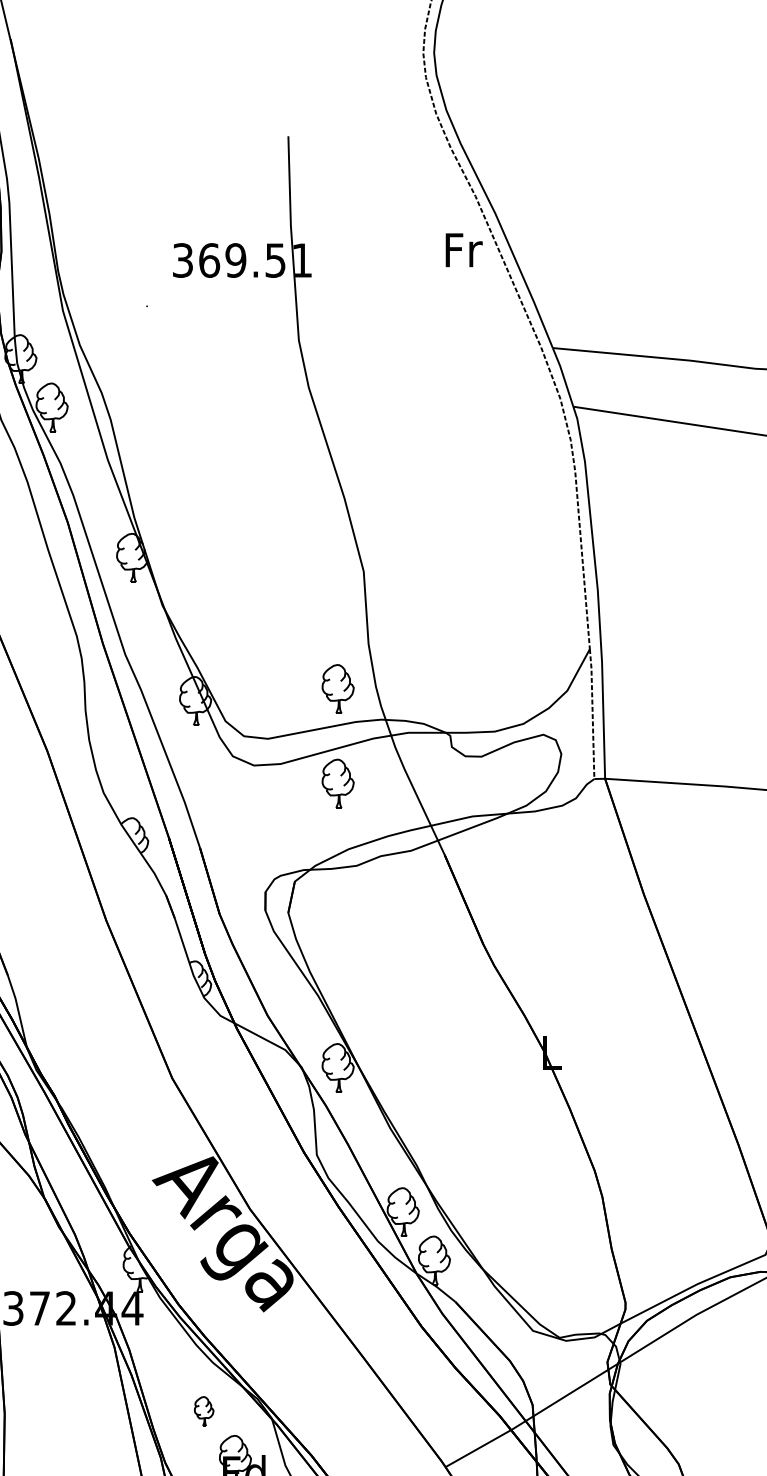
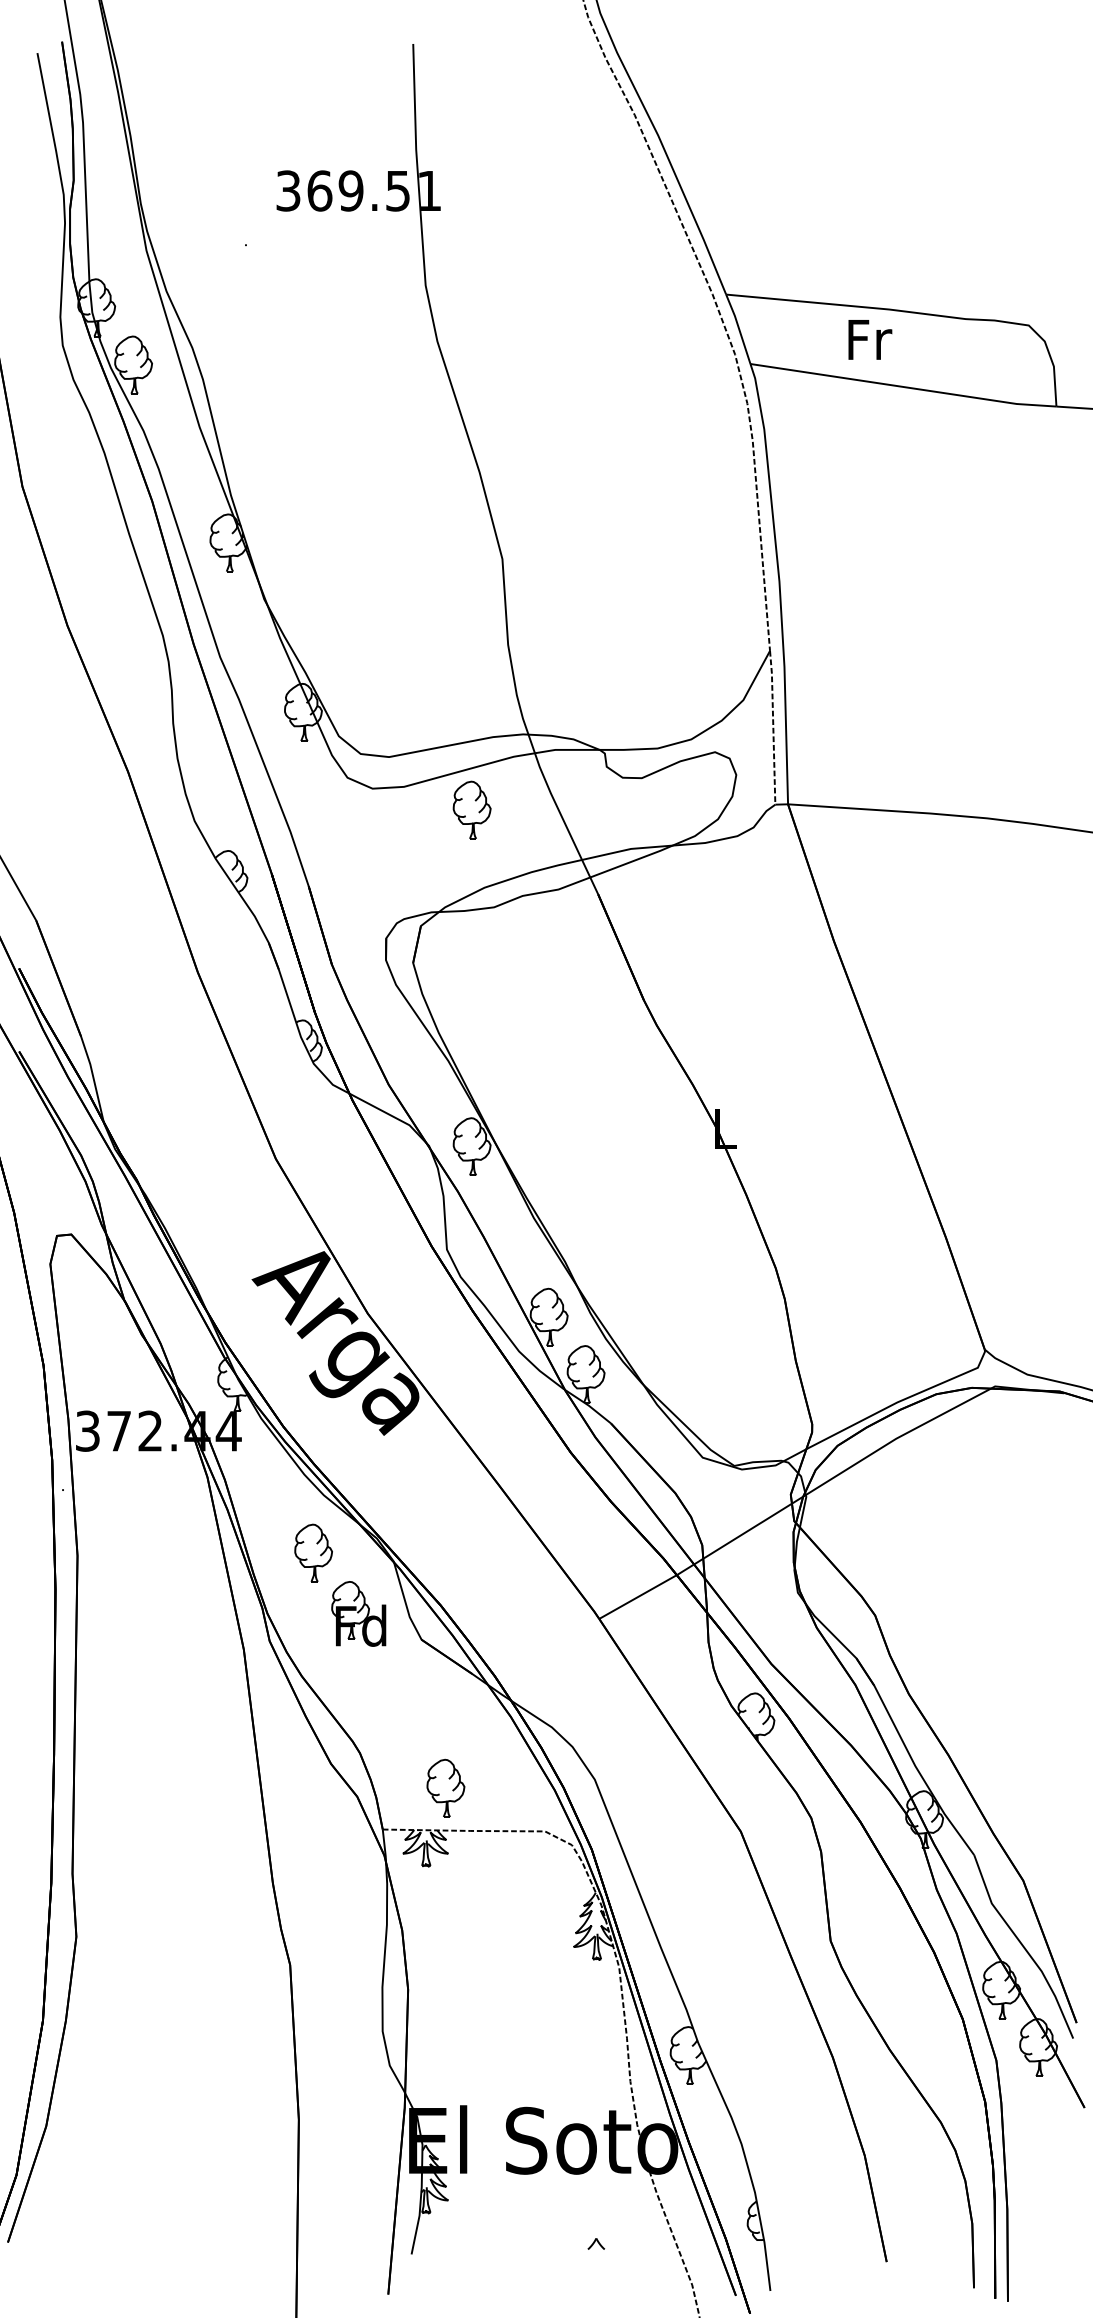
text: (464, 249) -> (870, 339), moved
part: (337, 688) -> (471, 697), removed
part: (204, 1410) -> (313, 1552), size x1.67

